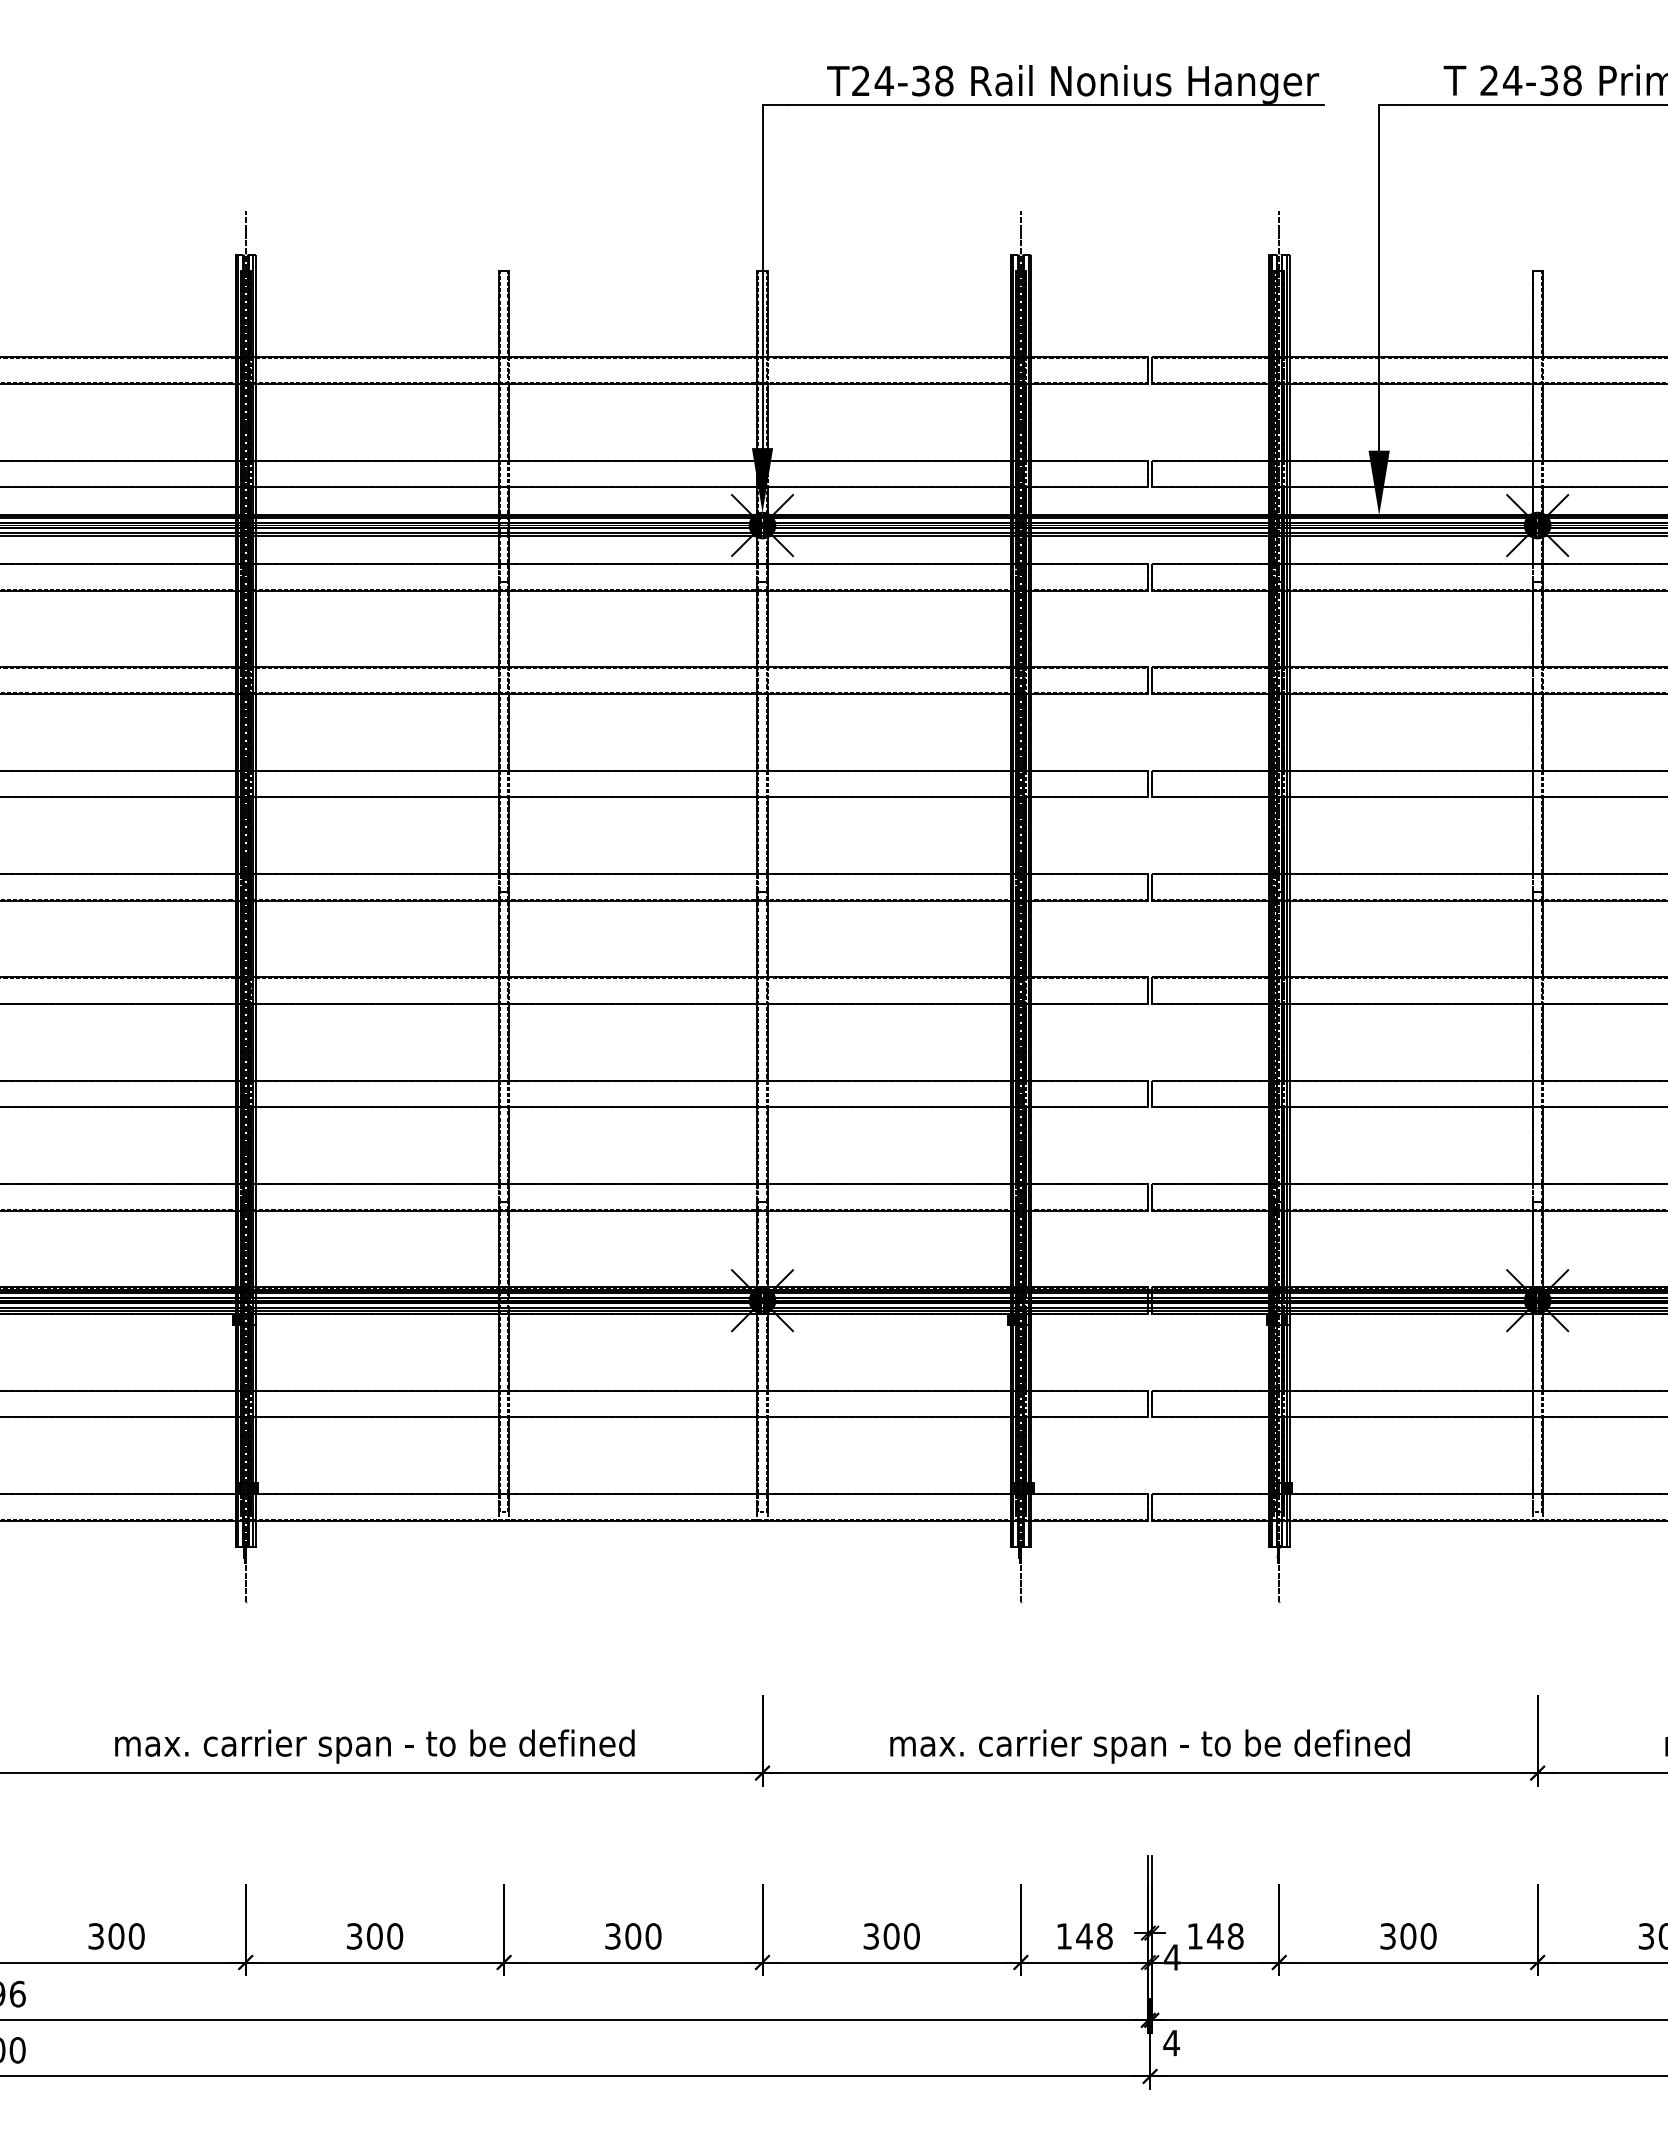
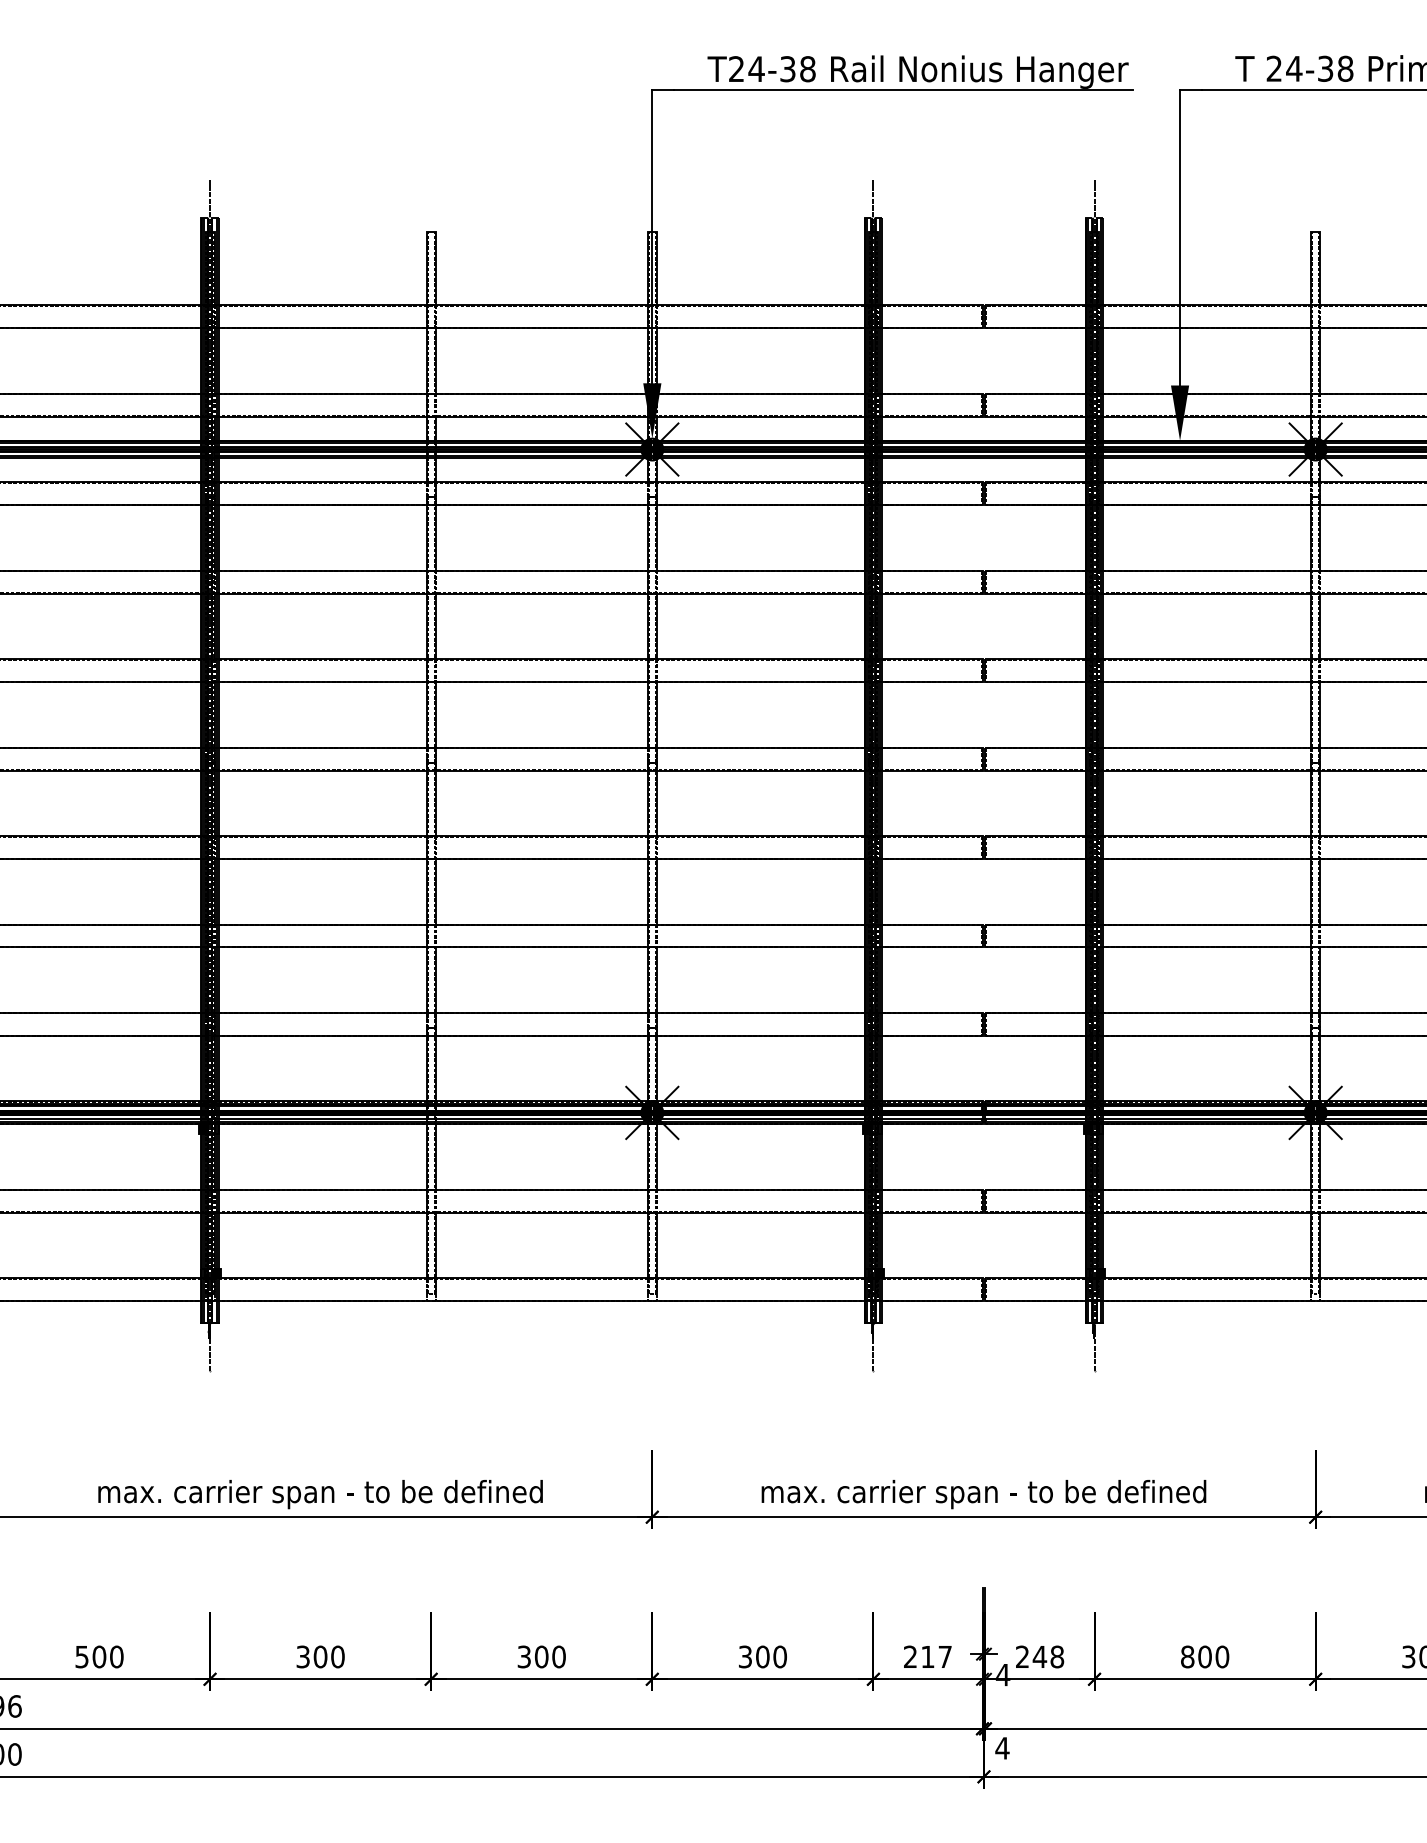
text: (96, 1936) -> (82, 1657), 300 -> 500
text: (1084, 1936) -> (927, 1657), 148 -> 217
text: (1194, 1936) -> (1022, 1657), 148 -> 248
text: (1388, 1936) -> (1188, 1657), 300 -> 800

